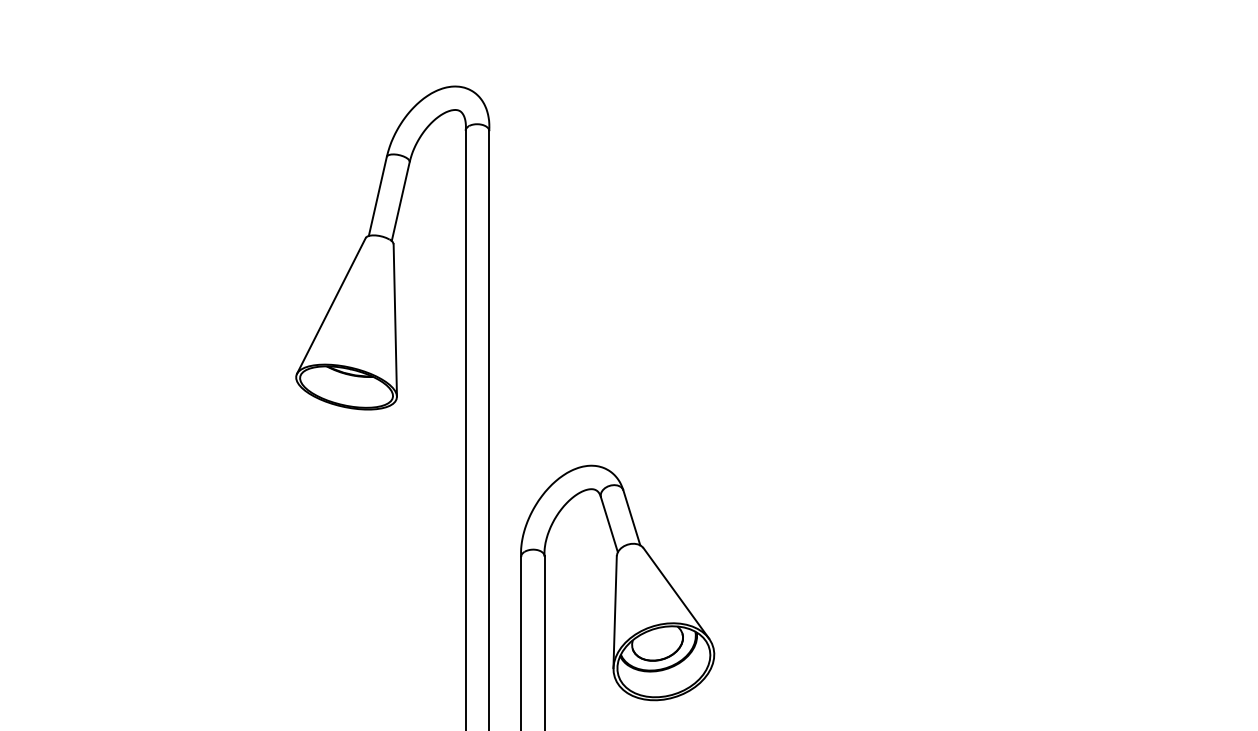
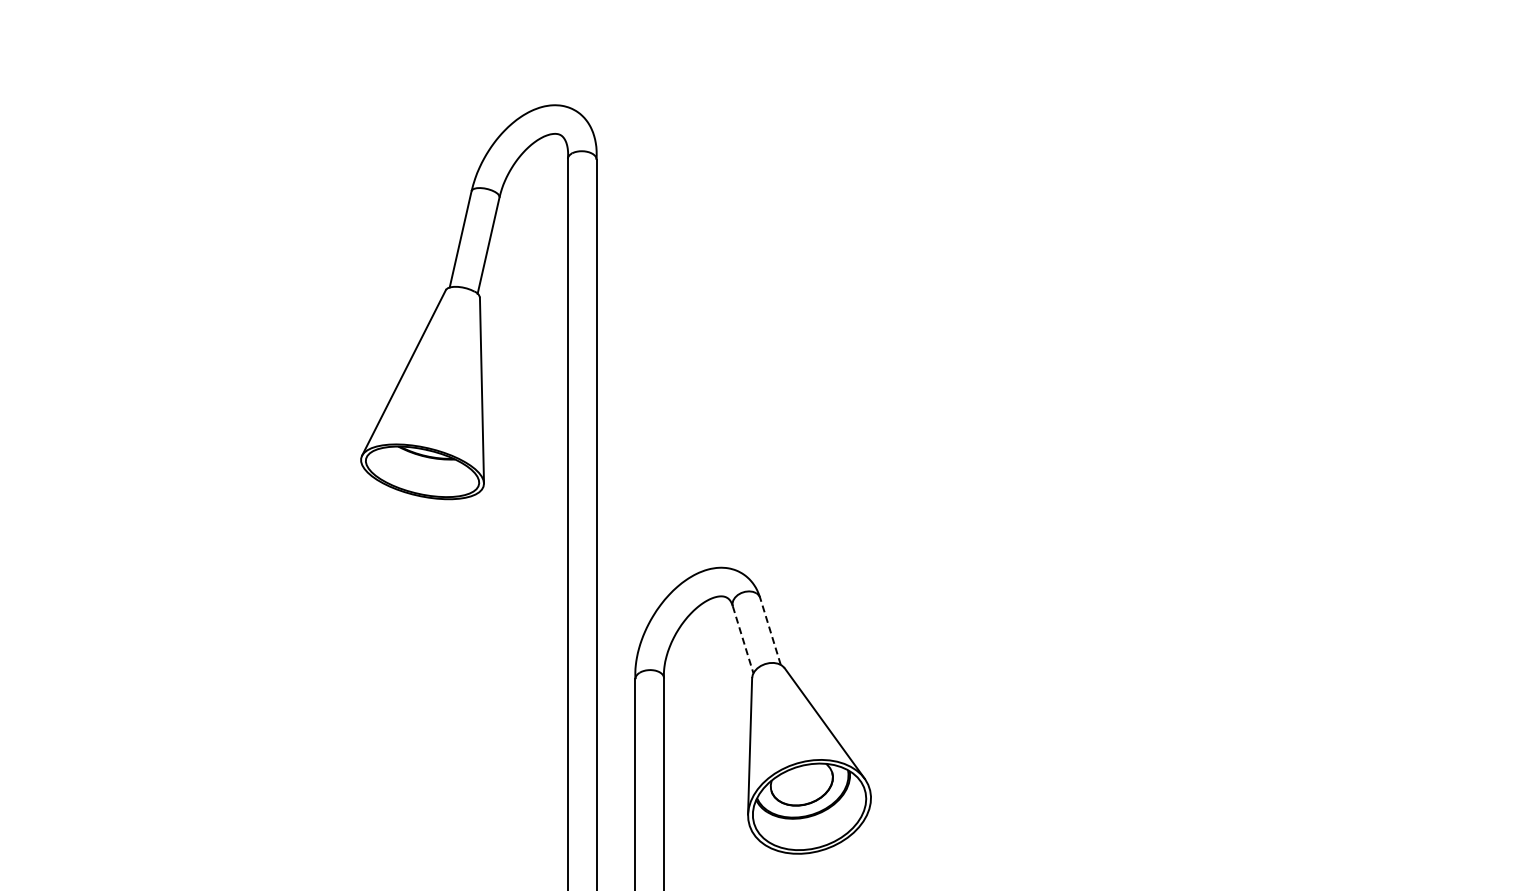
line: (631, 517) -> (770, 630), solid -> dashed
line: (609, 525) -> (743, 640), solid -> dashed

